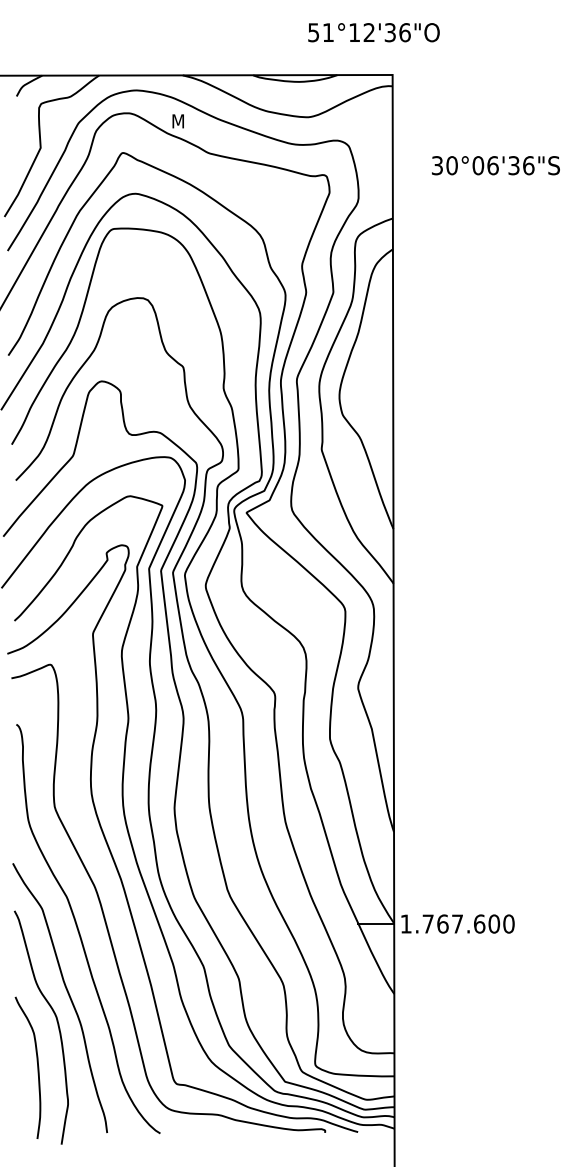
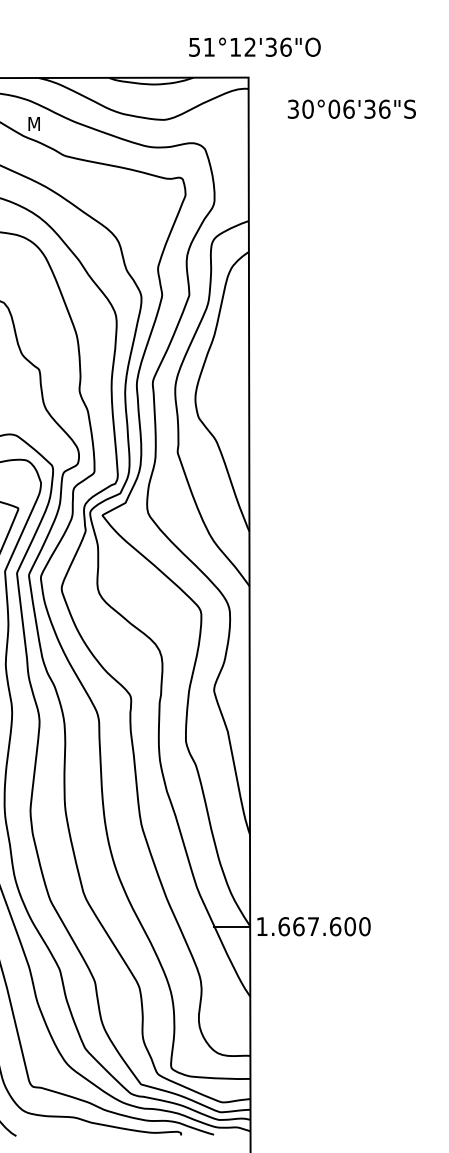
text: (373, 32) -> (254, 47), moved
text: (495, 165) -> (351, 109), moved
text: (428, 923) -> (284, 926), 1.767.600 -> 1.667.600

